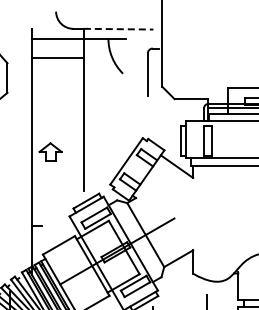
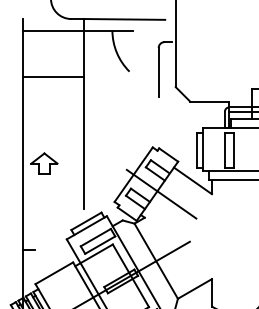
line: (118, 29) -> (124, 19), dashed -> solid
line: (57, 58) -> (52, 77), moved
line: (149, 177) -> (160, 193), added

